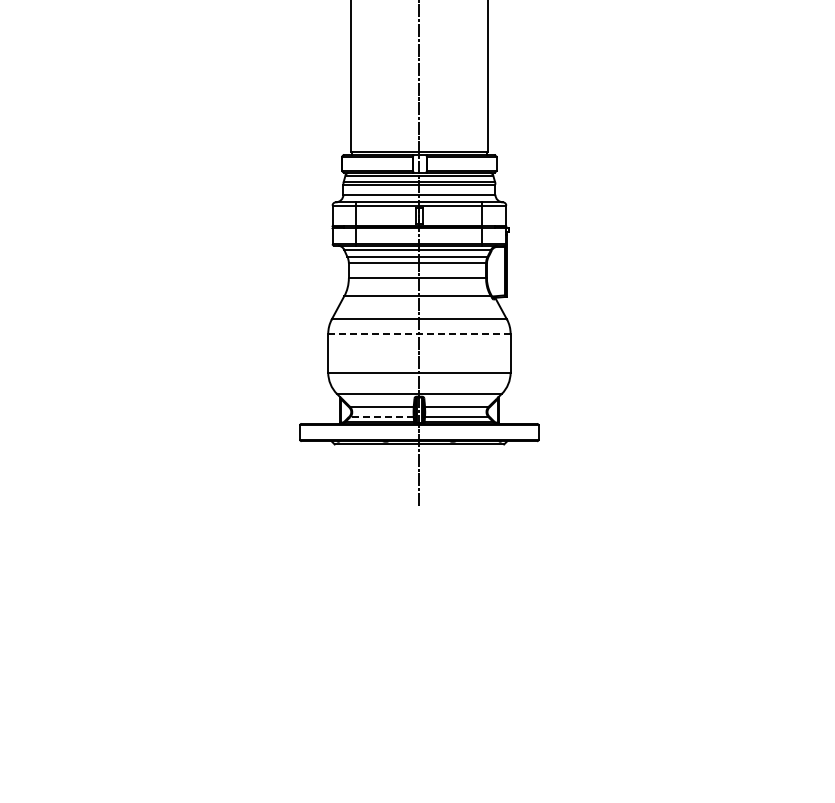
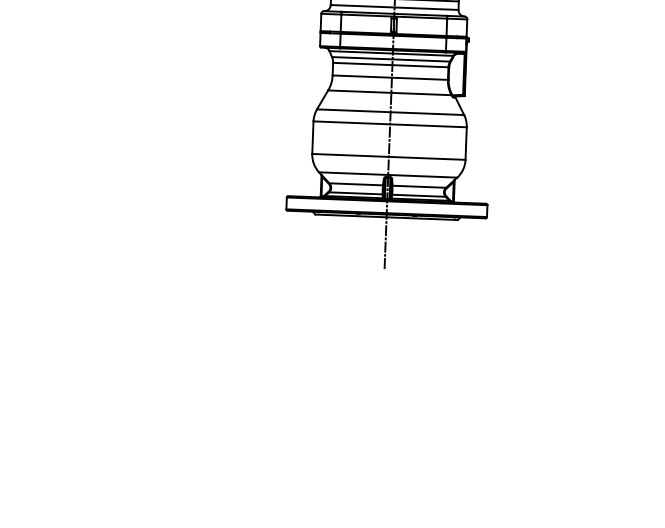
line: (418, 333) -> (389, 124), dashed -> solid
line: (381, 417) -> (355, 193), dashed -> solid

